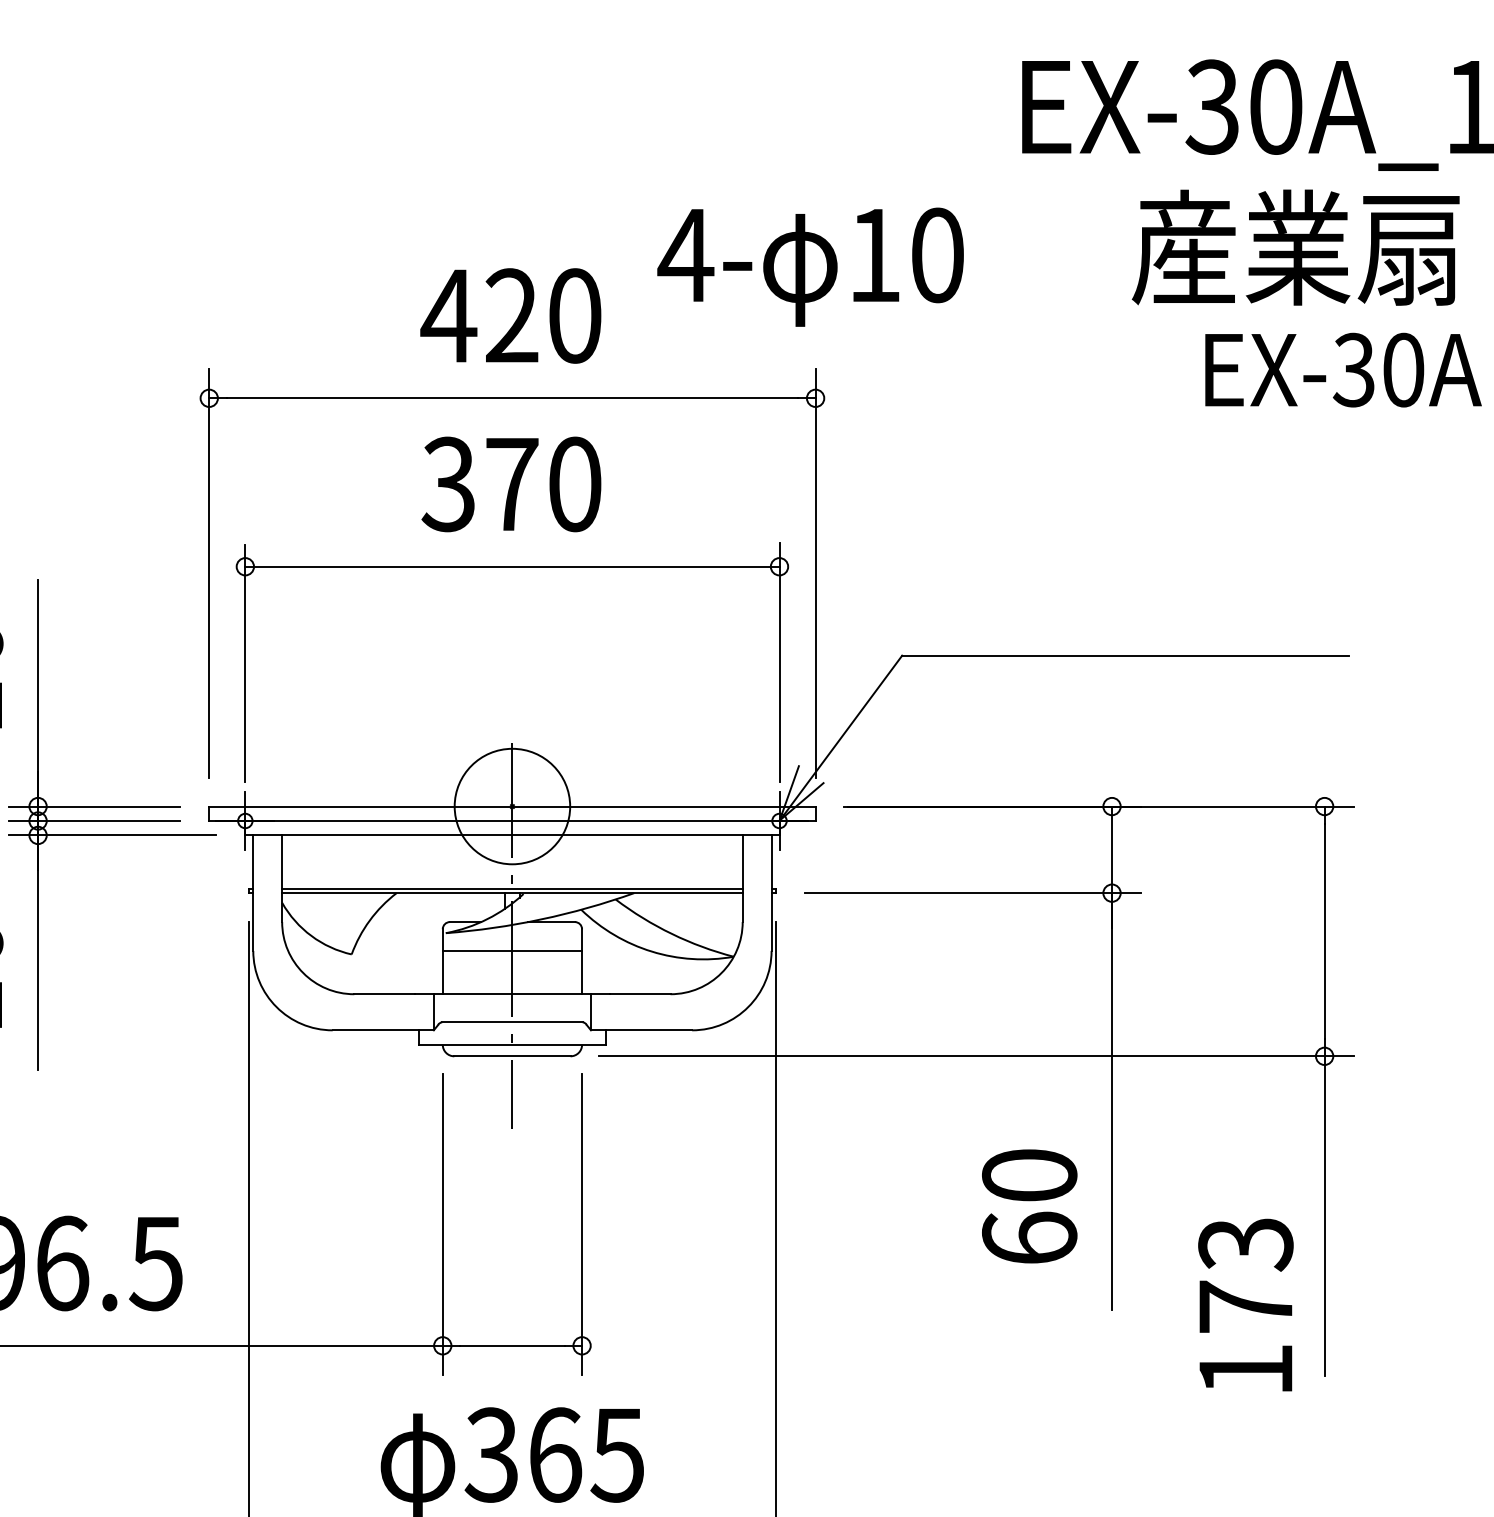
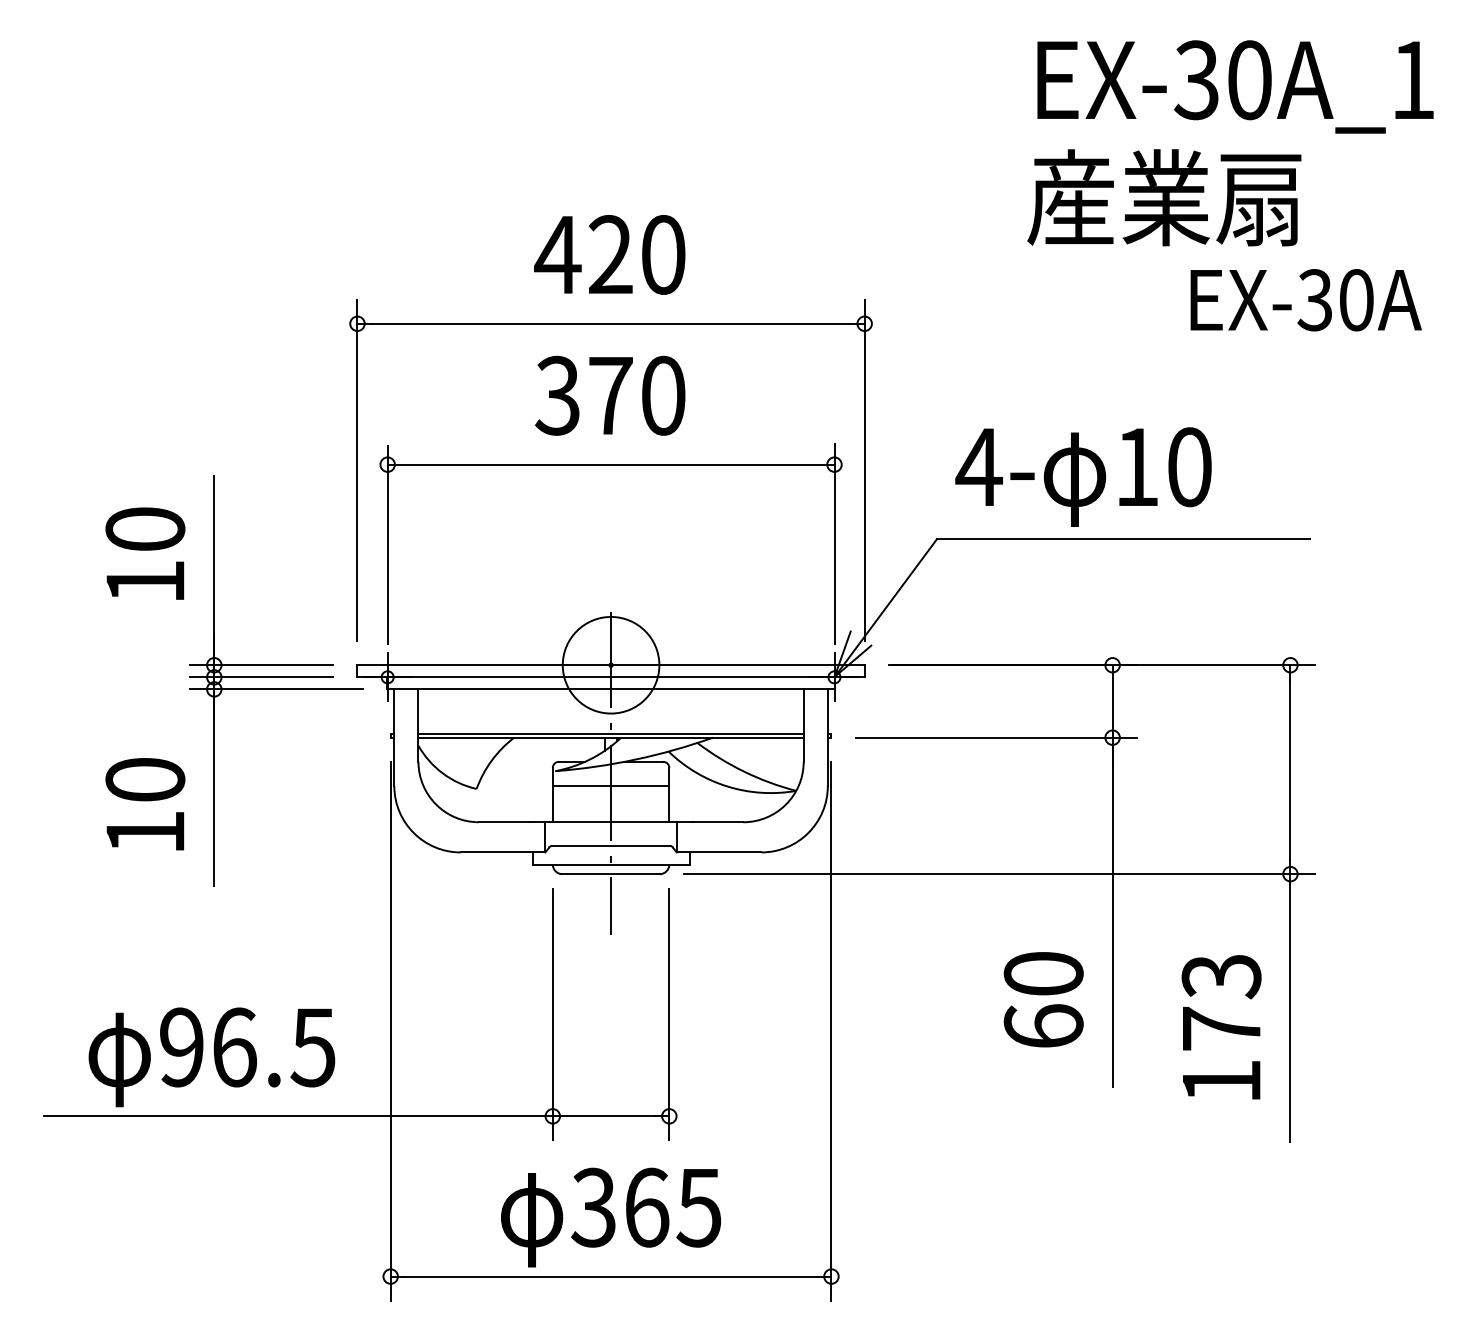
text: (1295, 247) -> (1164, 197), moved
text: (810, 266) -> (1083, 476), moved
text: (1245, 1305) -> (1221, 1027), moved

